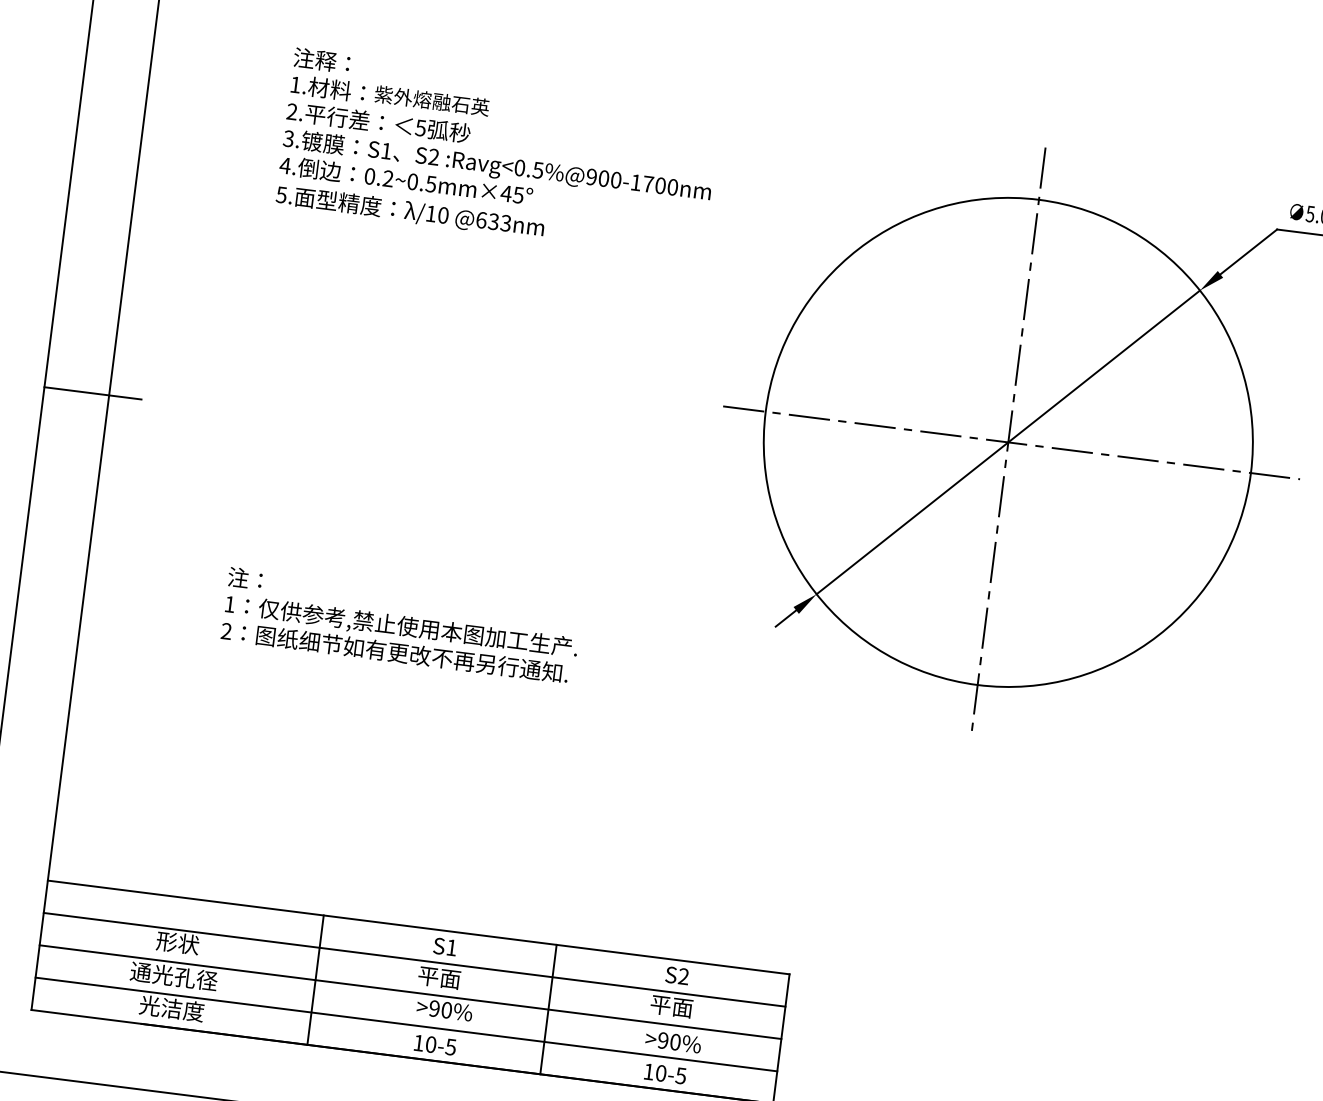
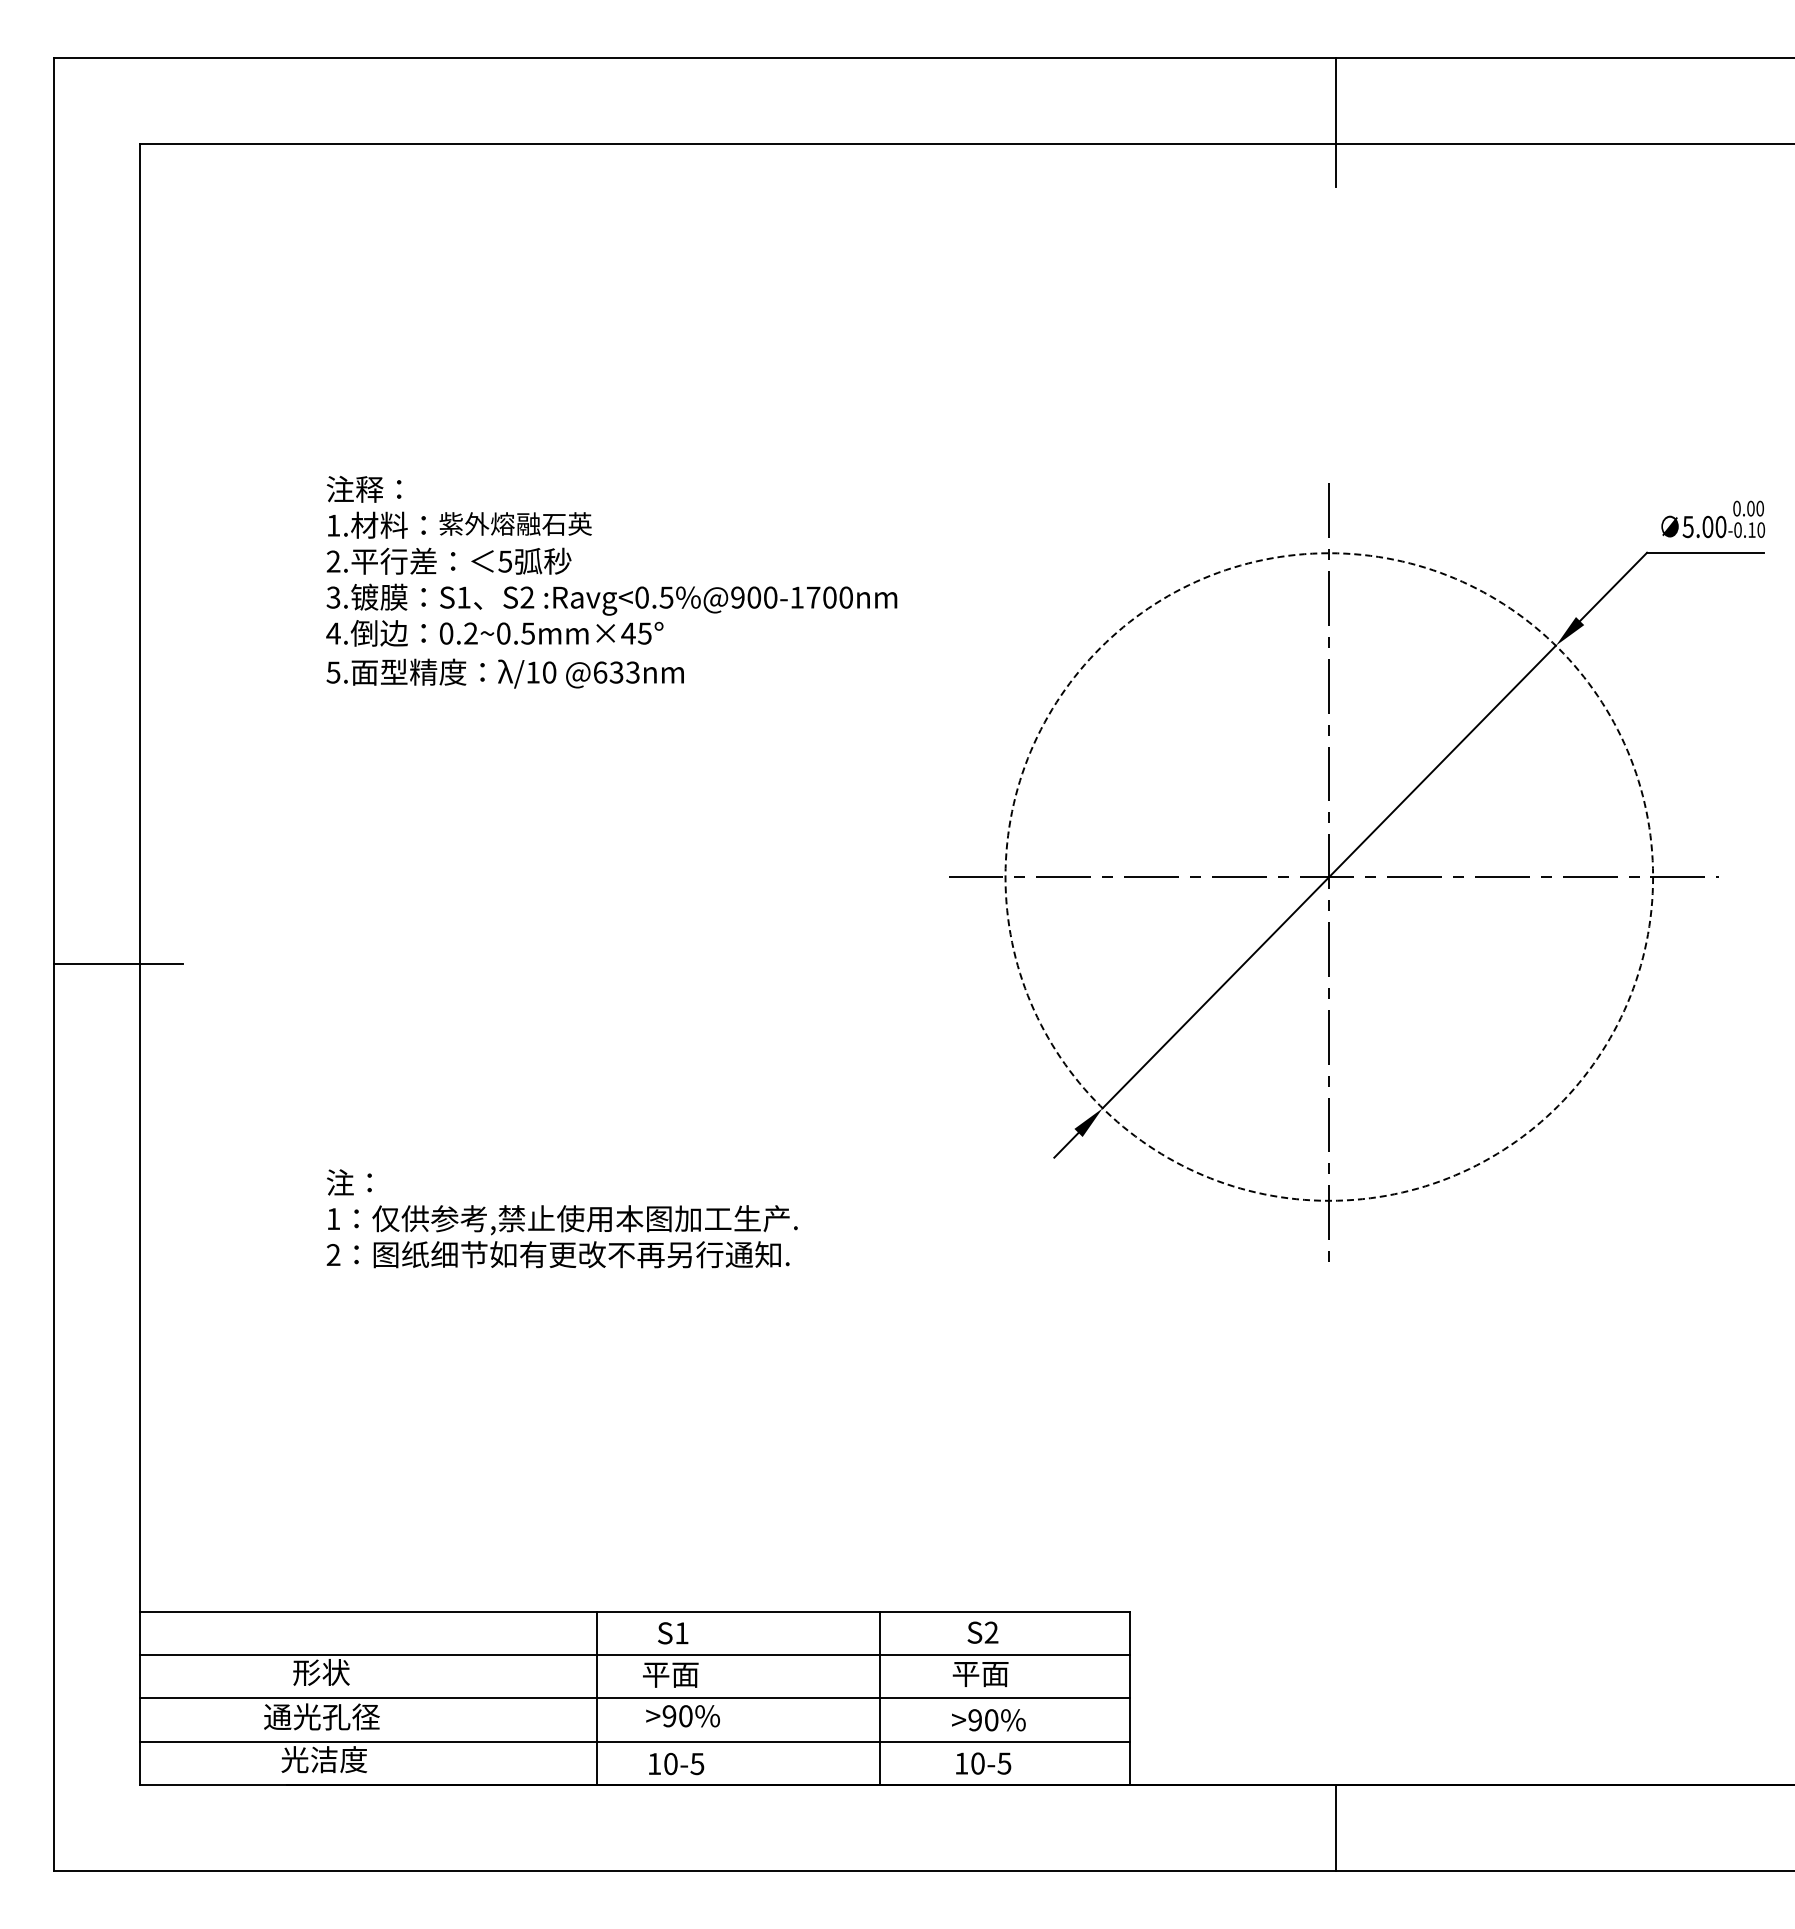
circle: (1008, 442) -> (1329, 876), solid -> dashed
line: (315, 980) -> (597, 1698), moved
line: (548, 1009) -> (880, 1698), moved

